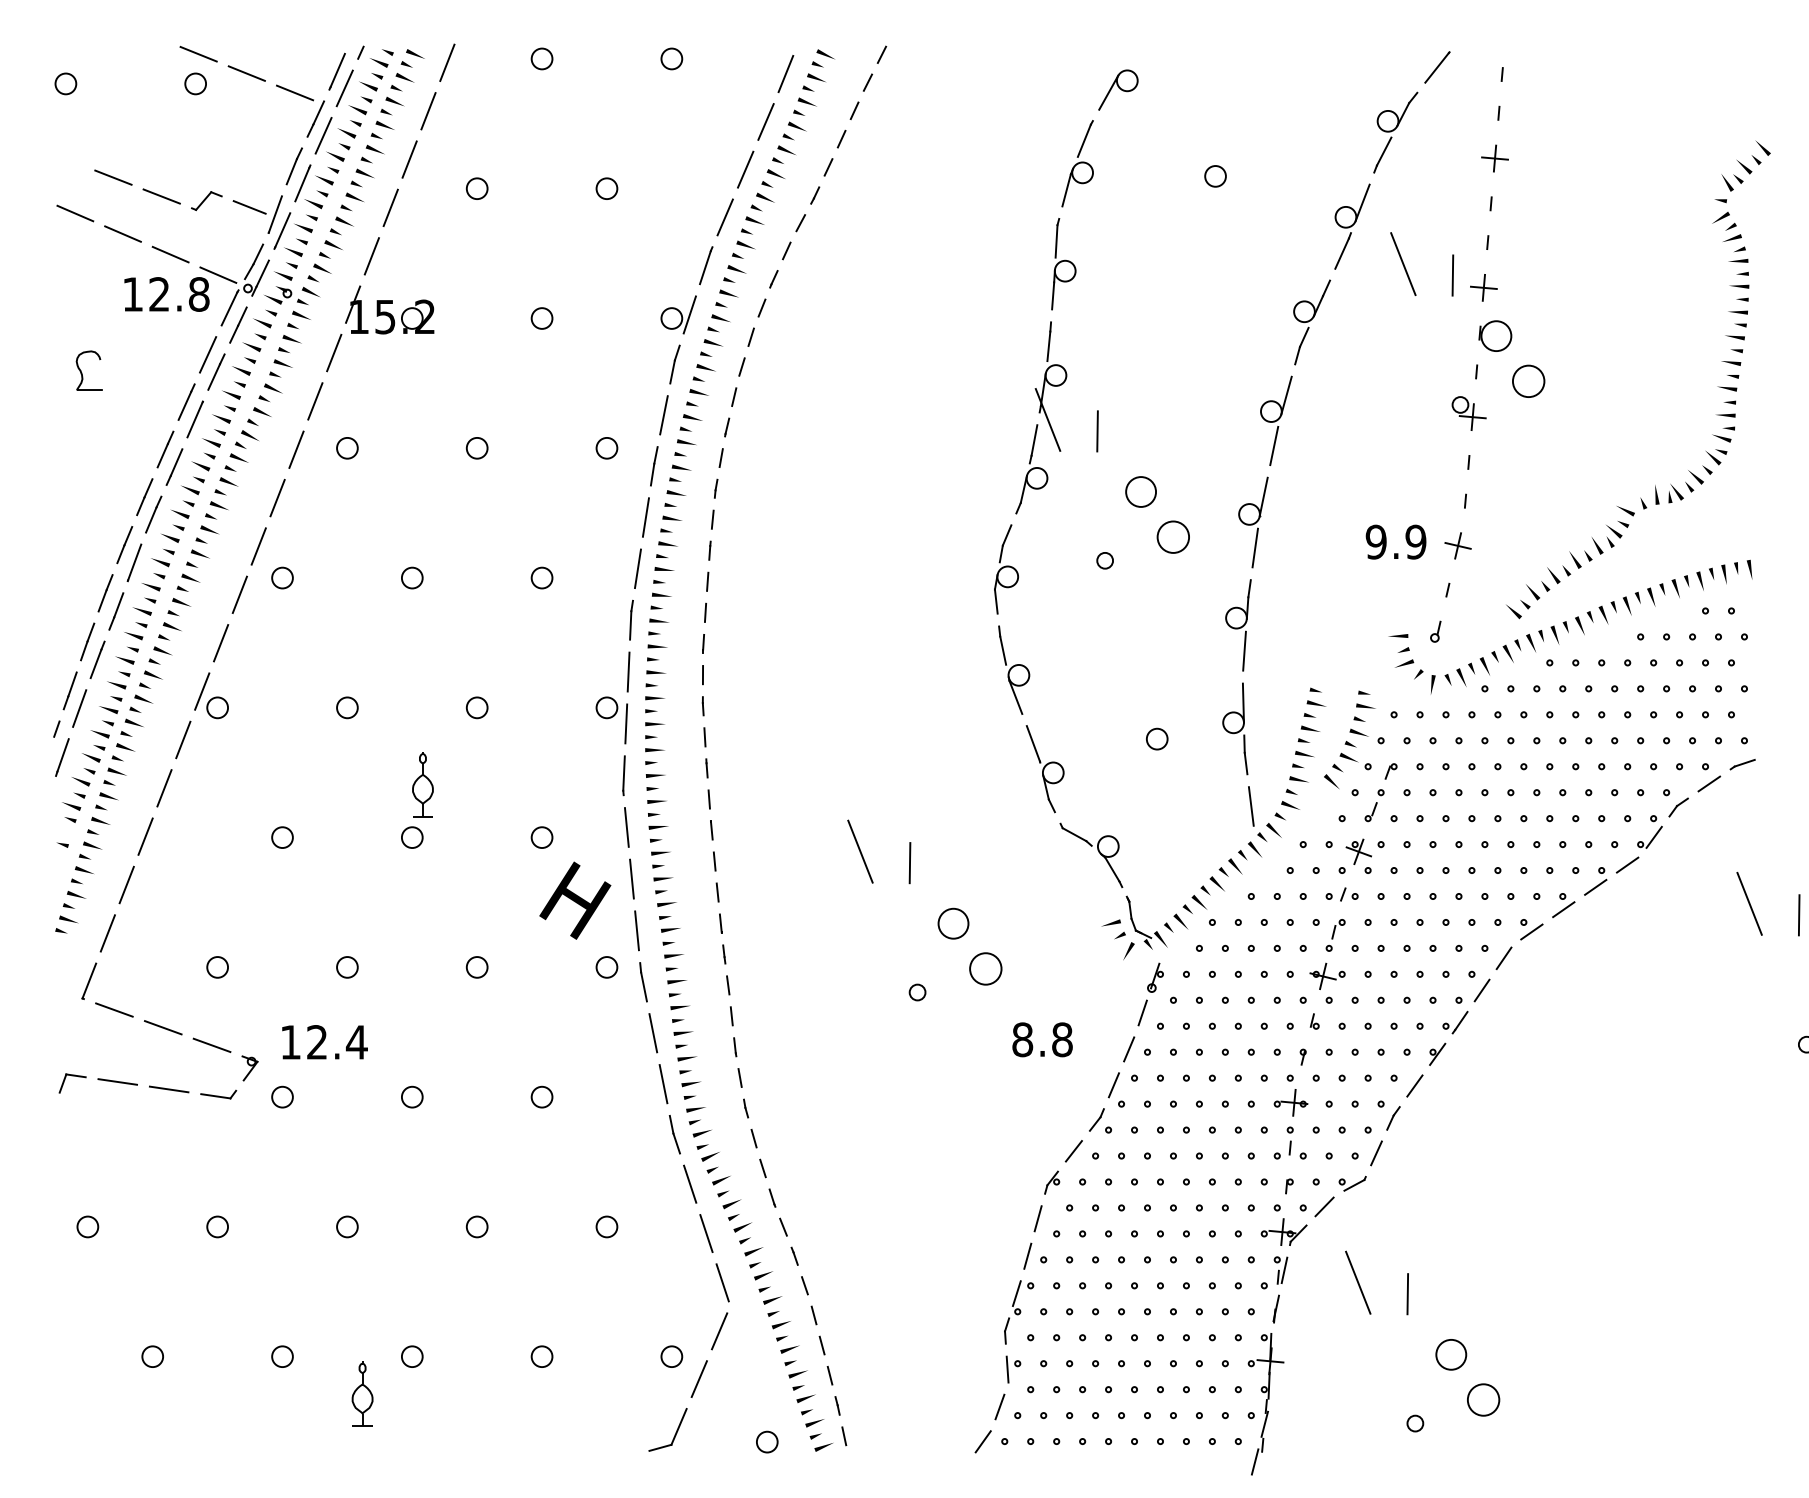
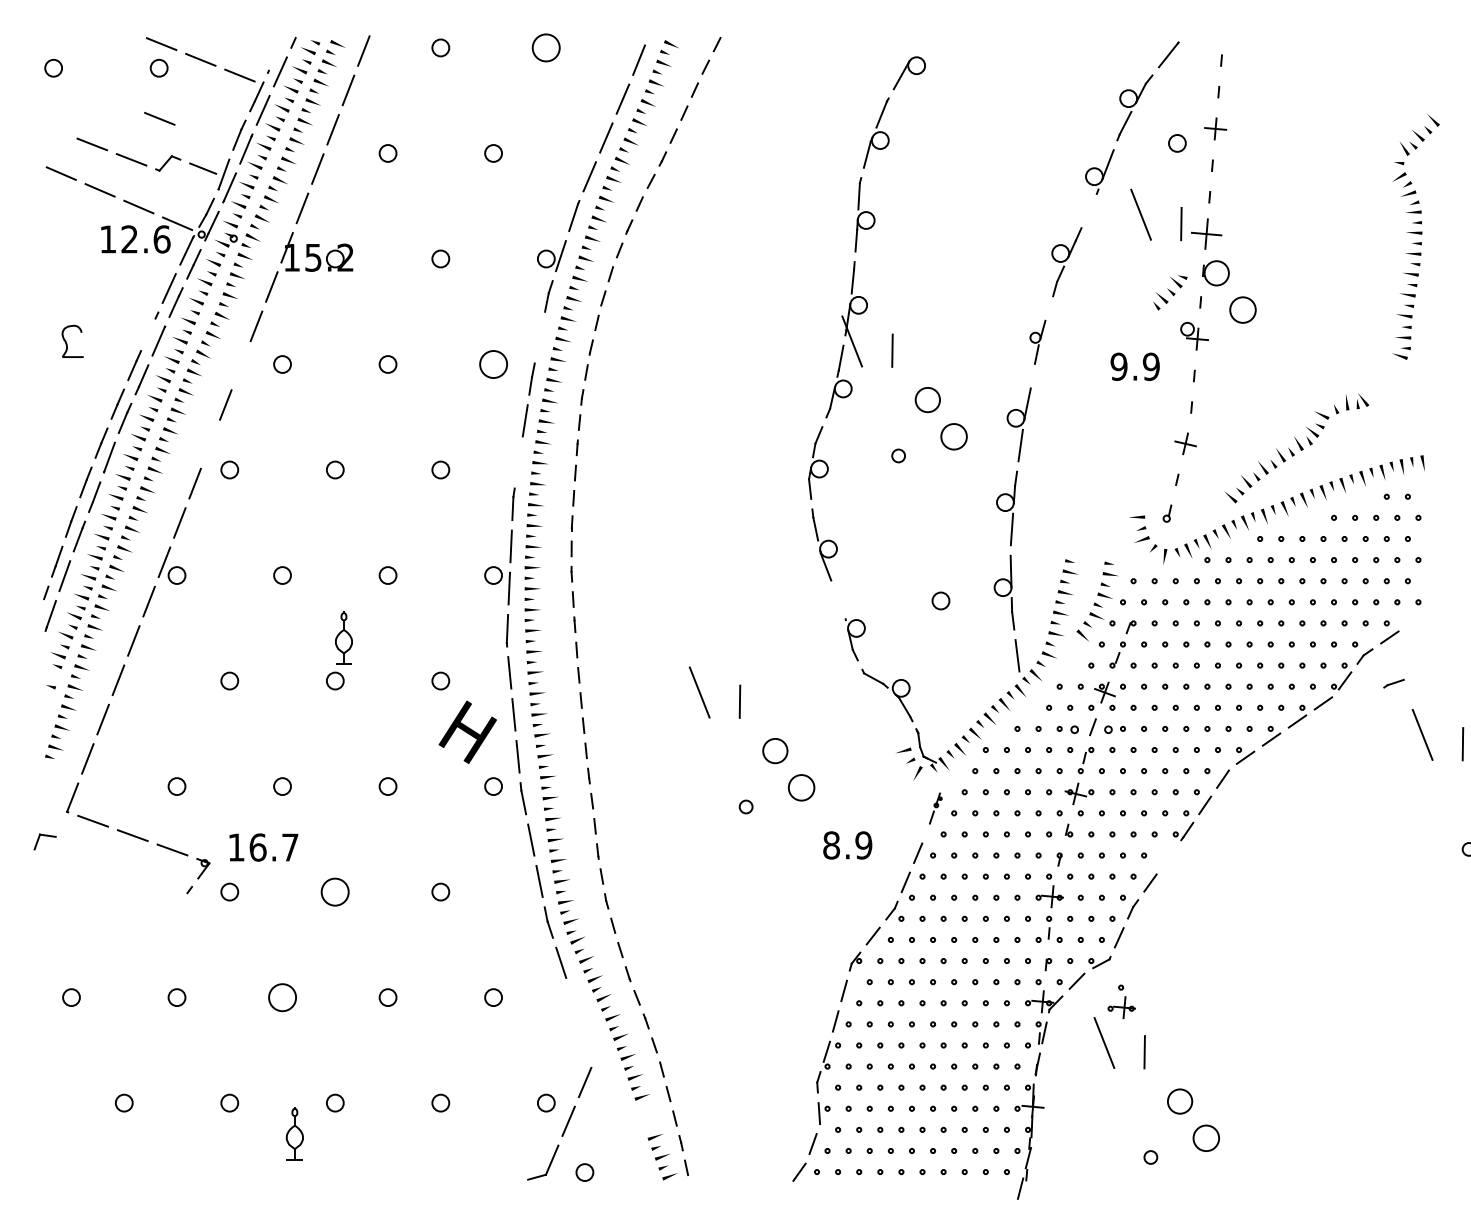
part: (672, 58) -> (546, 47), size x1.6
line: (337, 69) -> (274, 56), removed
line: (196, 145) -> (159, 118), added
part: (1215, 176) -> (1177, 143), moved
line: (1341, 252) -> (1090, 205), removed
part: (1483, 287) -> (1206, 233), size x1.4
text: (198, 294) -> (161, 239), 12.8 -> 12.6
part: (89, 369) -> (72, 340), moved
line: (185, 405) -> (150, 329), removed
line: (663, 415) -> (539, 337), removed
part: (1275, 421) -> (1037, 342), size x0.6
part: (606, 448) -> (493, 364), size x1.6
line: (295, 449) -> (240, 365), removed
part: (1706, 470) -> (1170, 292), moved
text: (1395, 541) -> (1134, 366), moved
line: (258, 546) -> (210, 444), removed
line: (637, 568) -> (518, 462), removed
line: (1033, 743) -> (840, 604), removed
line: (1742, 764) -> (1393, 683), moved
part: (1341, 894) -> (1090, 727), size x1.6
part: (1150, 994) -> (935, 808), size x0.6
text: (1061, 1039) -> (863, 845), 8.8 -> 8.9
text: (337, 1042) -> (274, 847), 12.4 -> 16.7
part: (1437, 1053) -> (1168, 856), removed
line: (117, 1081) -> (95, 879), removed
part: (71, 1082) -> (44, 841), moved
line: (169, 1089) -> (137, 885), removed
line: (215, 1096) -> (175, 891), removed
part: (412, 1096) -> (335, 891), size x1.6
part: (347, 1226) -> (282, 997), size x1.6
part: (1379, 1231) -> (1121, 1001), added
line: (706, 1232) -> (574, 1002), removed
line: (722, 1283) -> (587, 1043), removed
part: (796, 1375) -> (647, 1118), removed
part: (766, 1442) -> (584, 1172), moved

